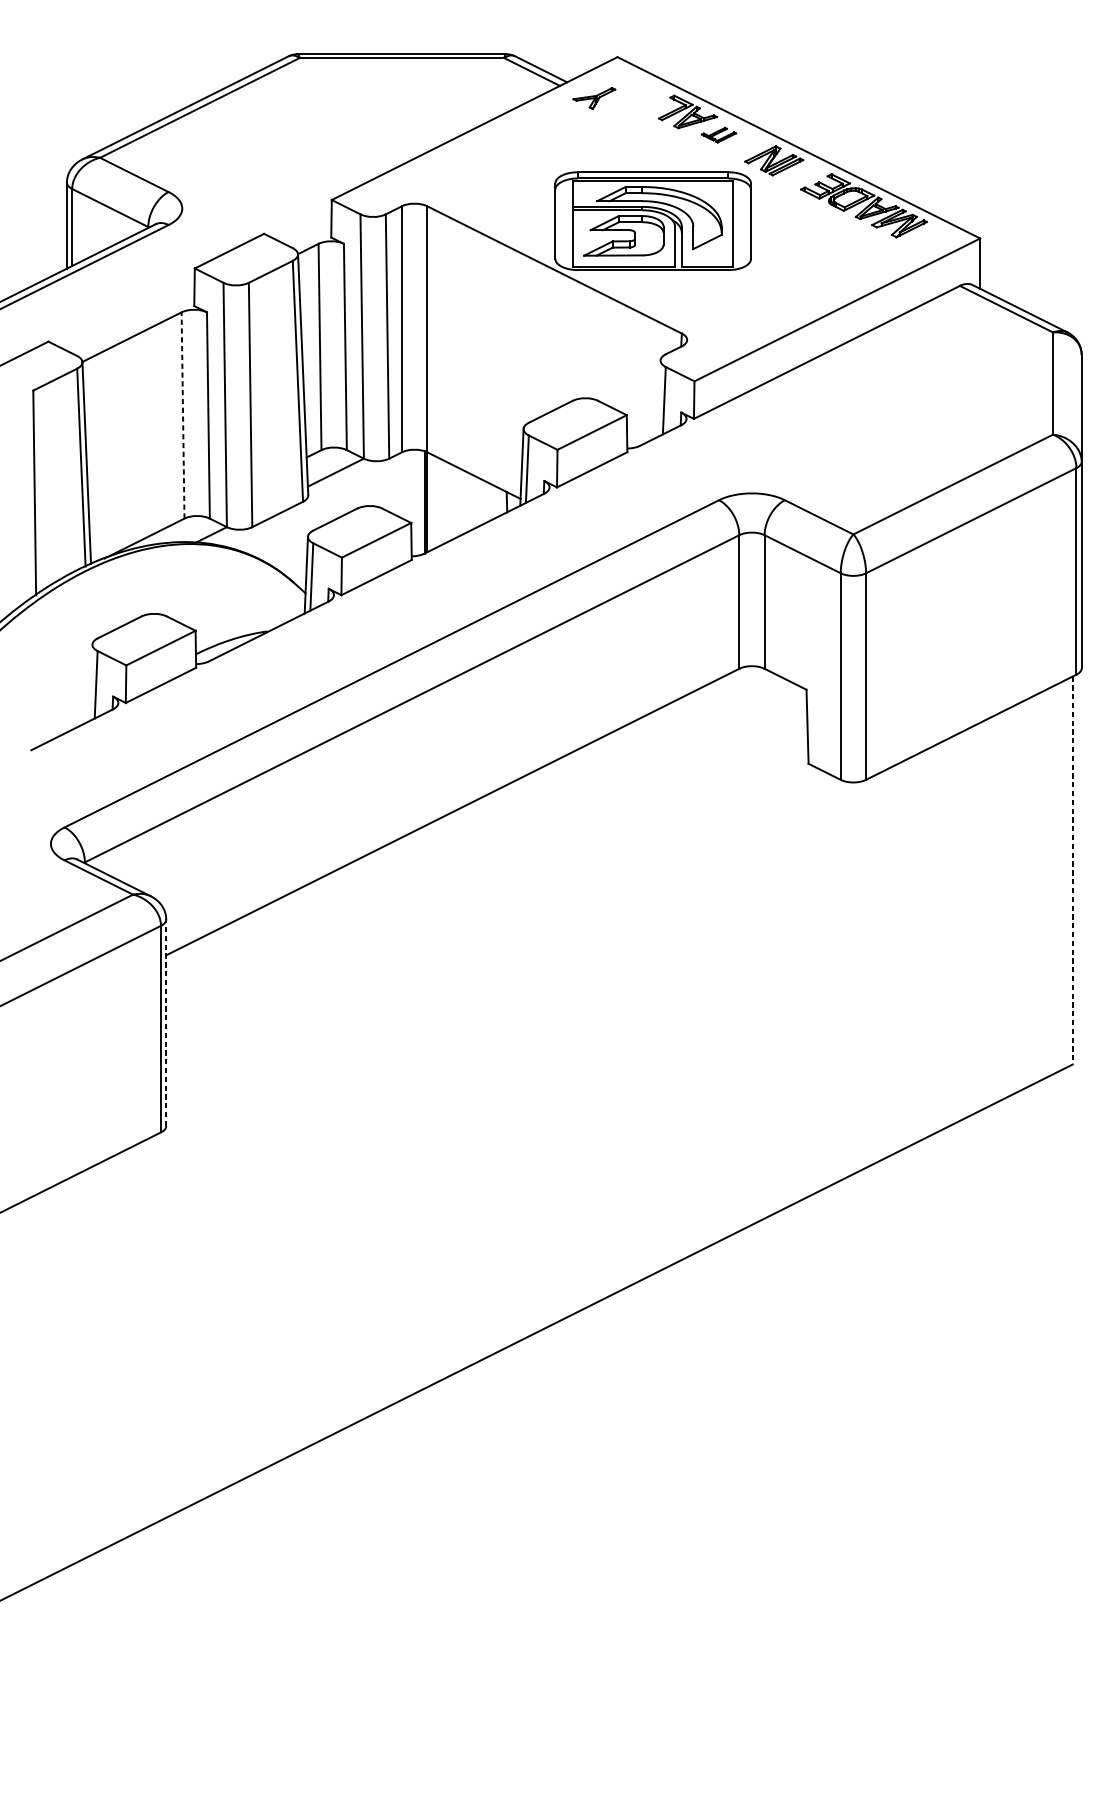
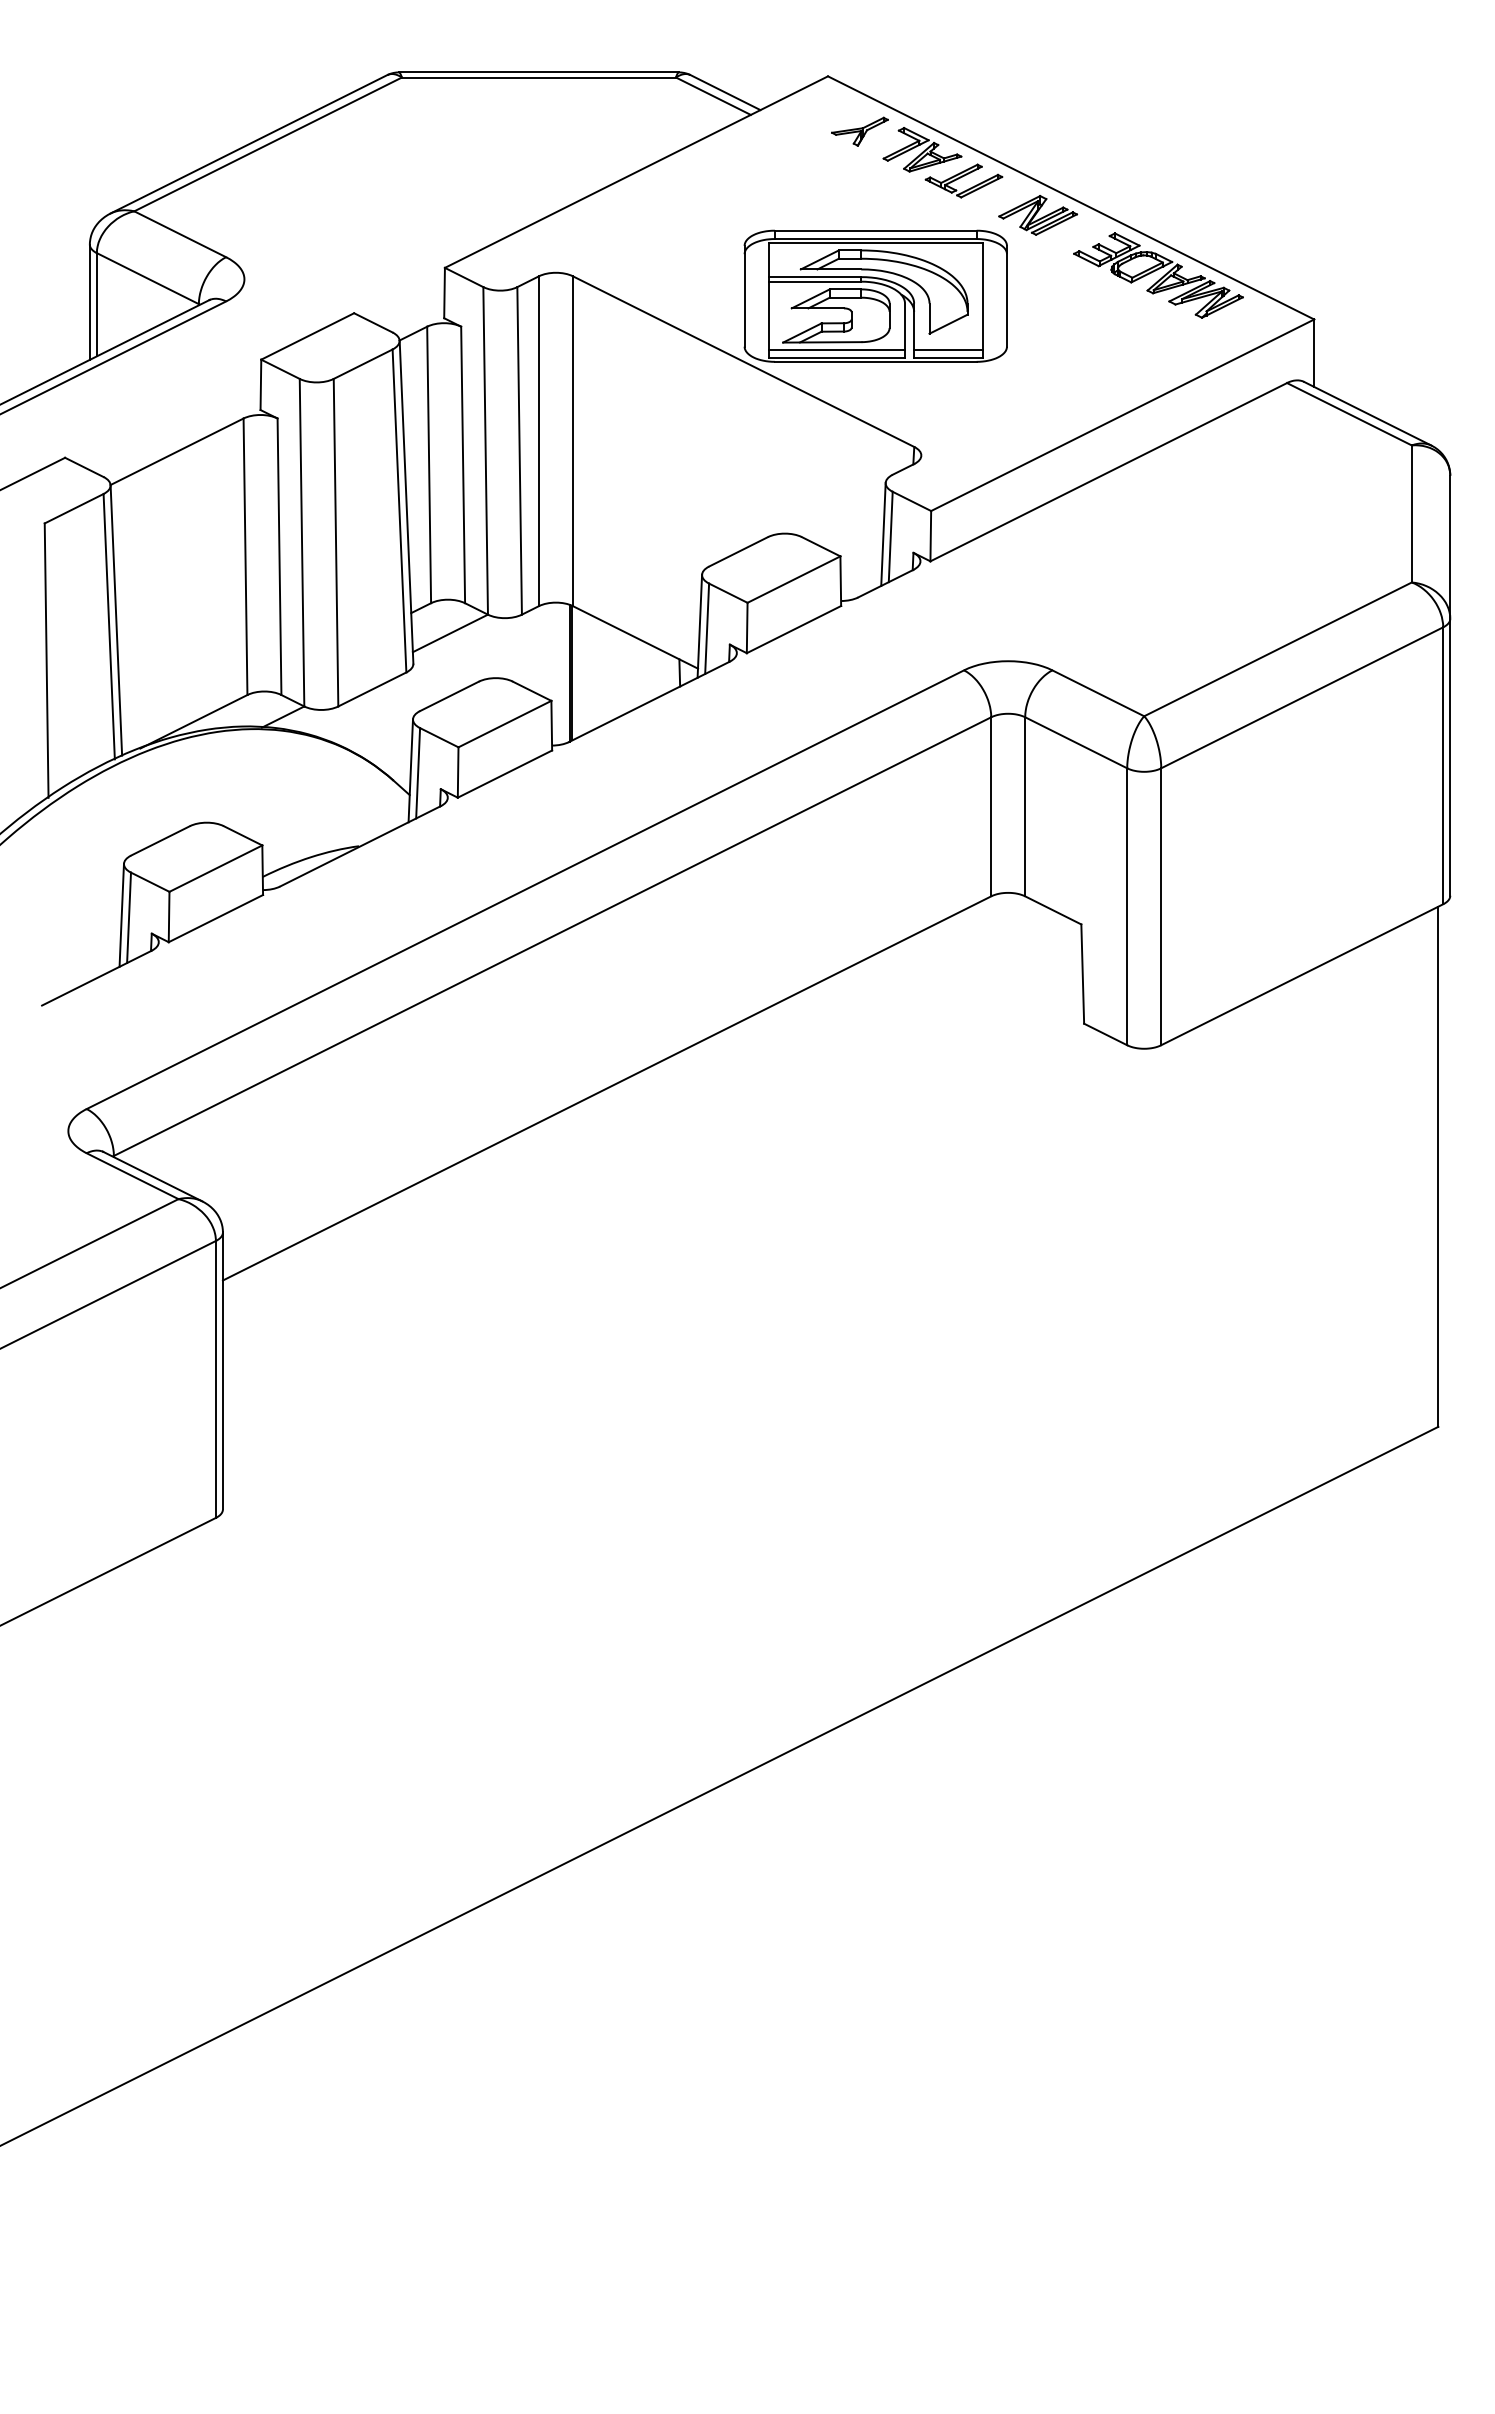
part: (594, 98) -> (859, 131), moved
part: (718, 134) -> (963, 180), size x1.67
line: (623, 260) -> (836, 349), added
line: (707, 260) -> (948, 349), added
line: (658, 398) -> (883, 534), added
line: (183, 415) -> (245, 556), dashed -> solid
line: (90, 682) -> (121, 914), added
line: (1072, 871) -> (1438, 1167), dashed -> solid
line: (165, 1022) -> (222, 1370), dashed -> solid

